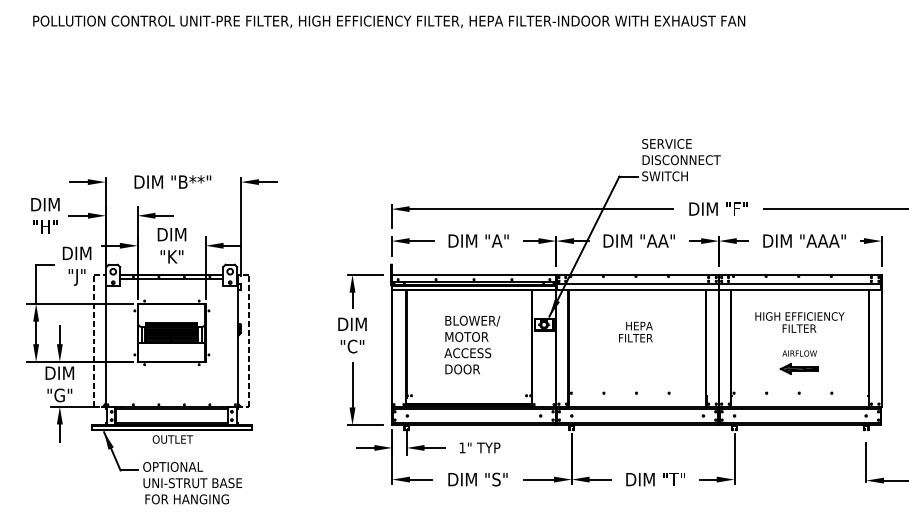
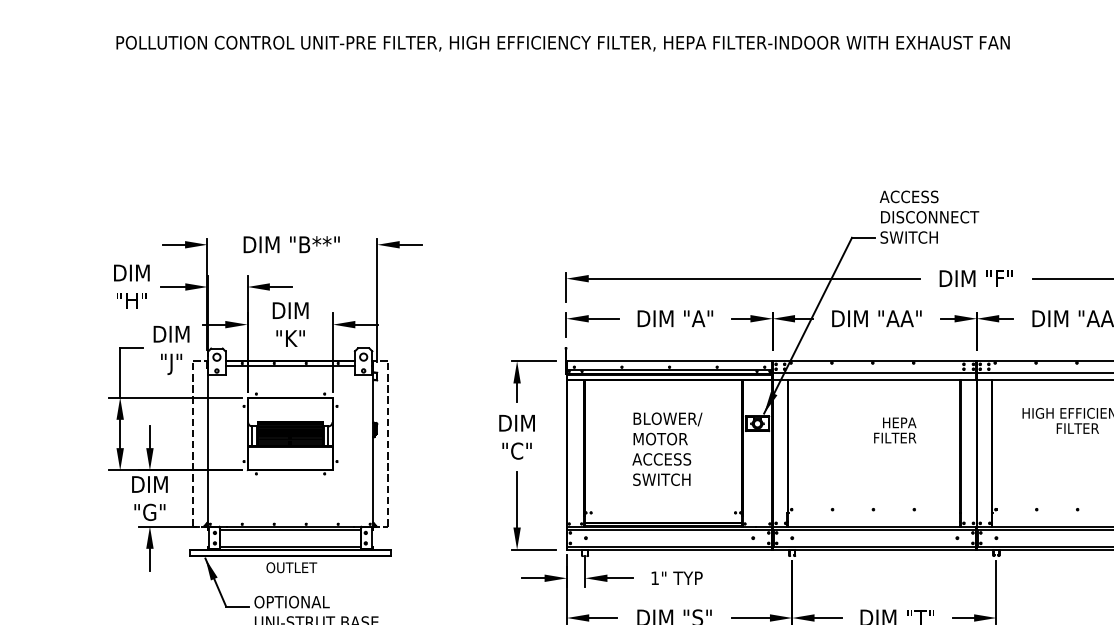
text: (666, 143) -> (911, 196), SERVICE -> ACCESS
text: (635, 331) -> (894, 429), moved
part: (798, 362) -> (1076, 471), removed
text: (467, 369) -> (661, 479), DOOR -> SWITCH

